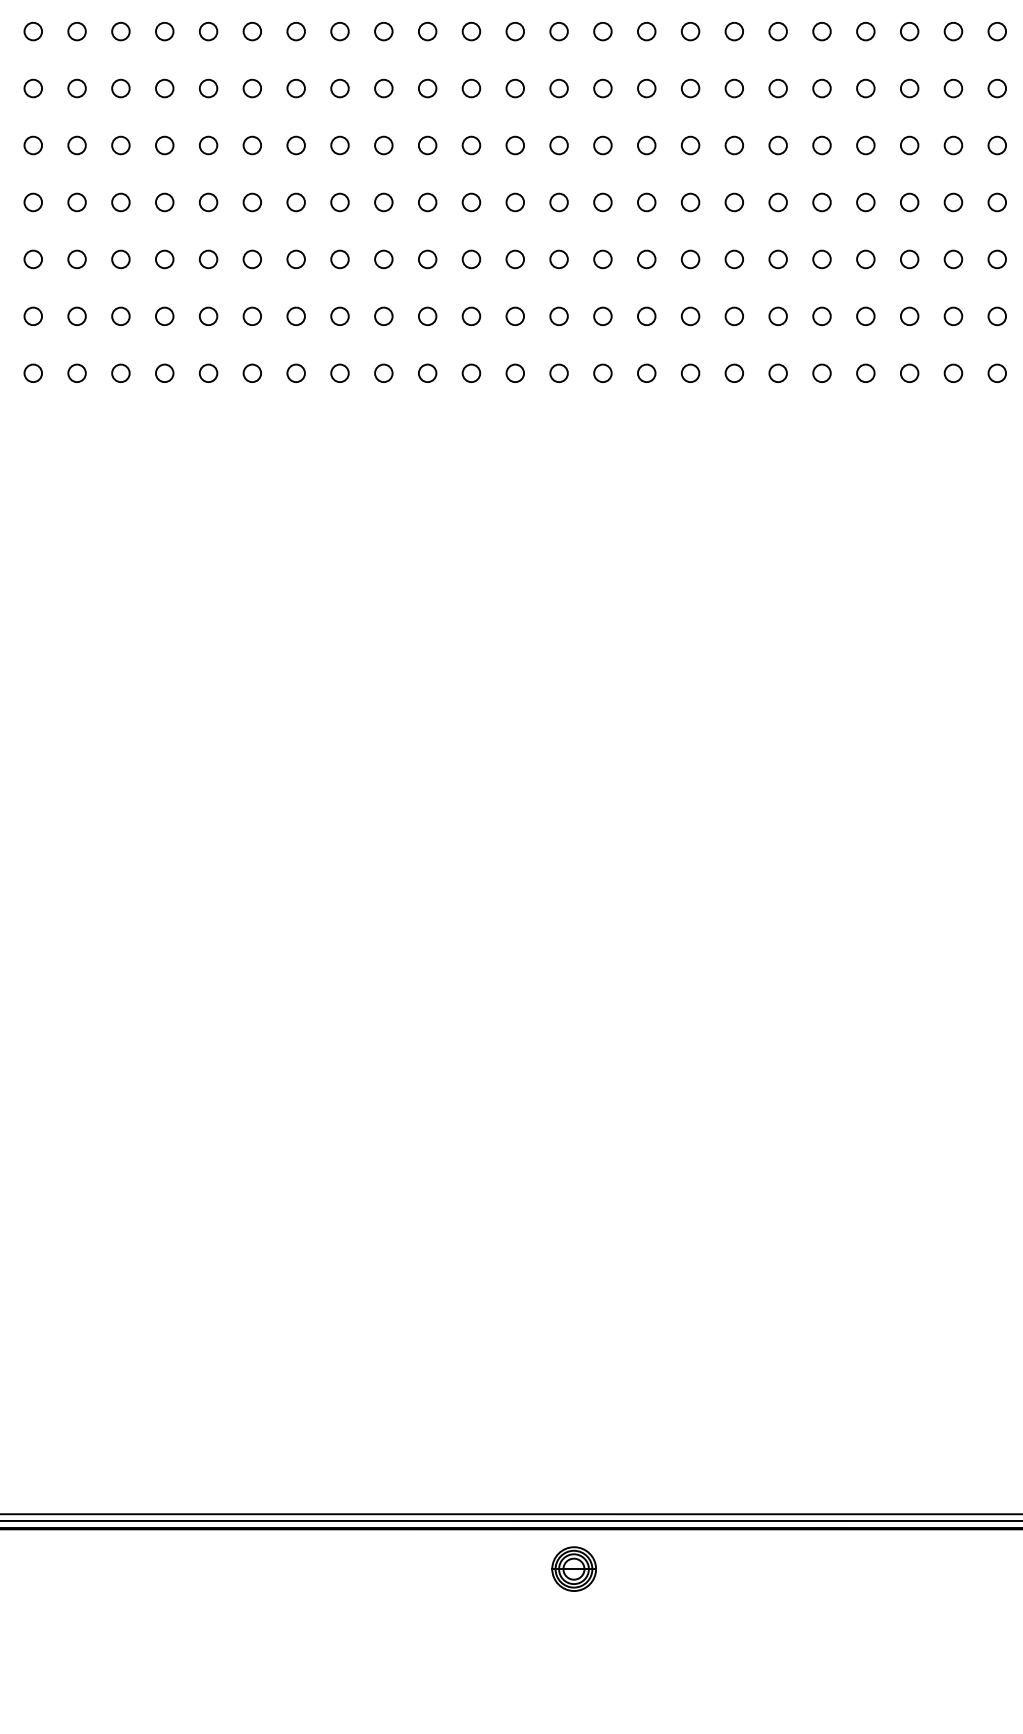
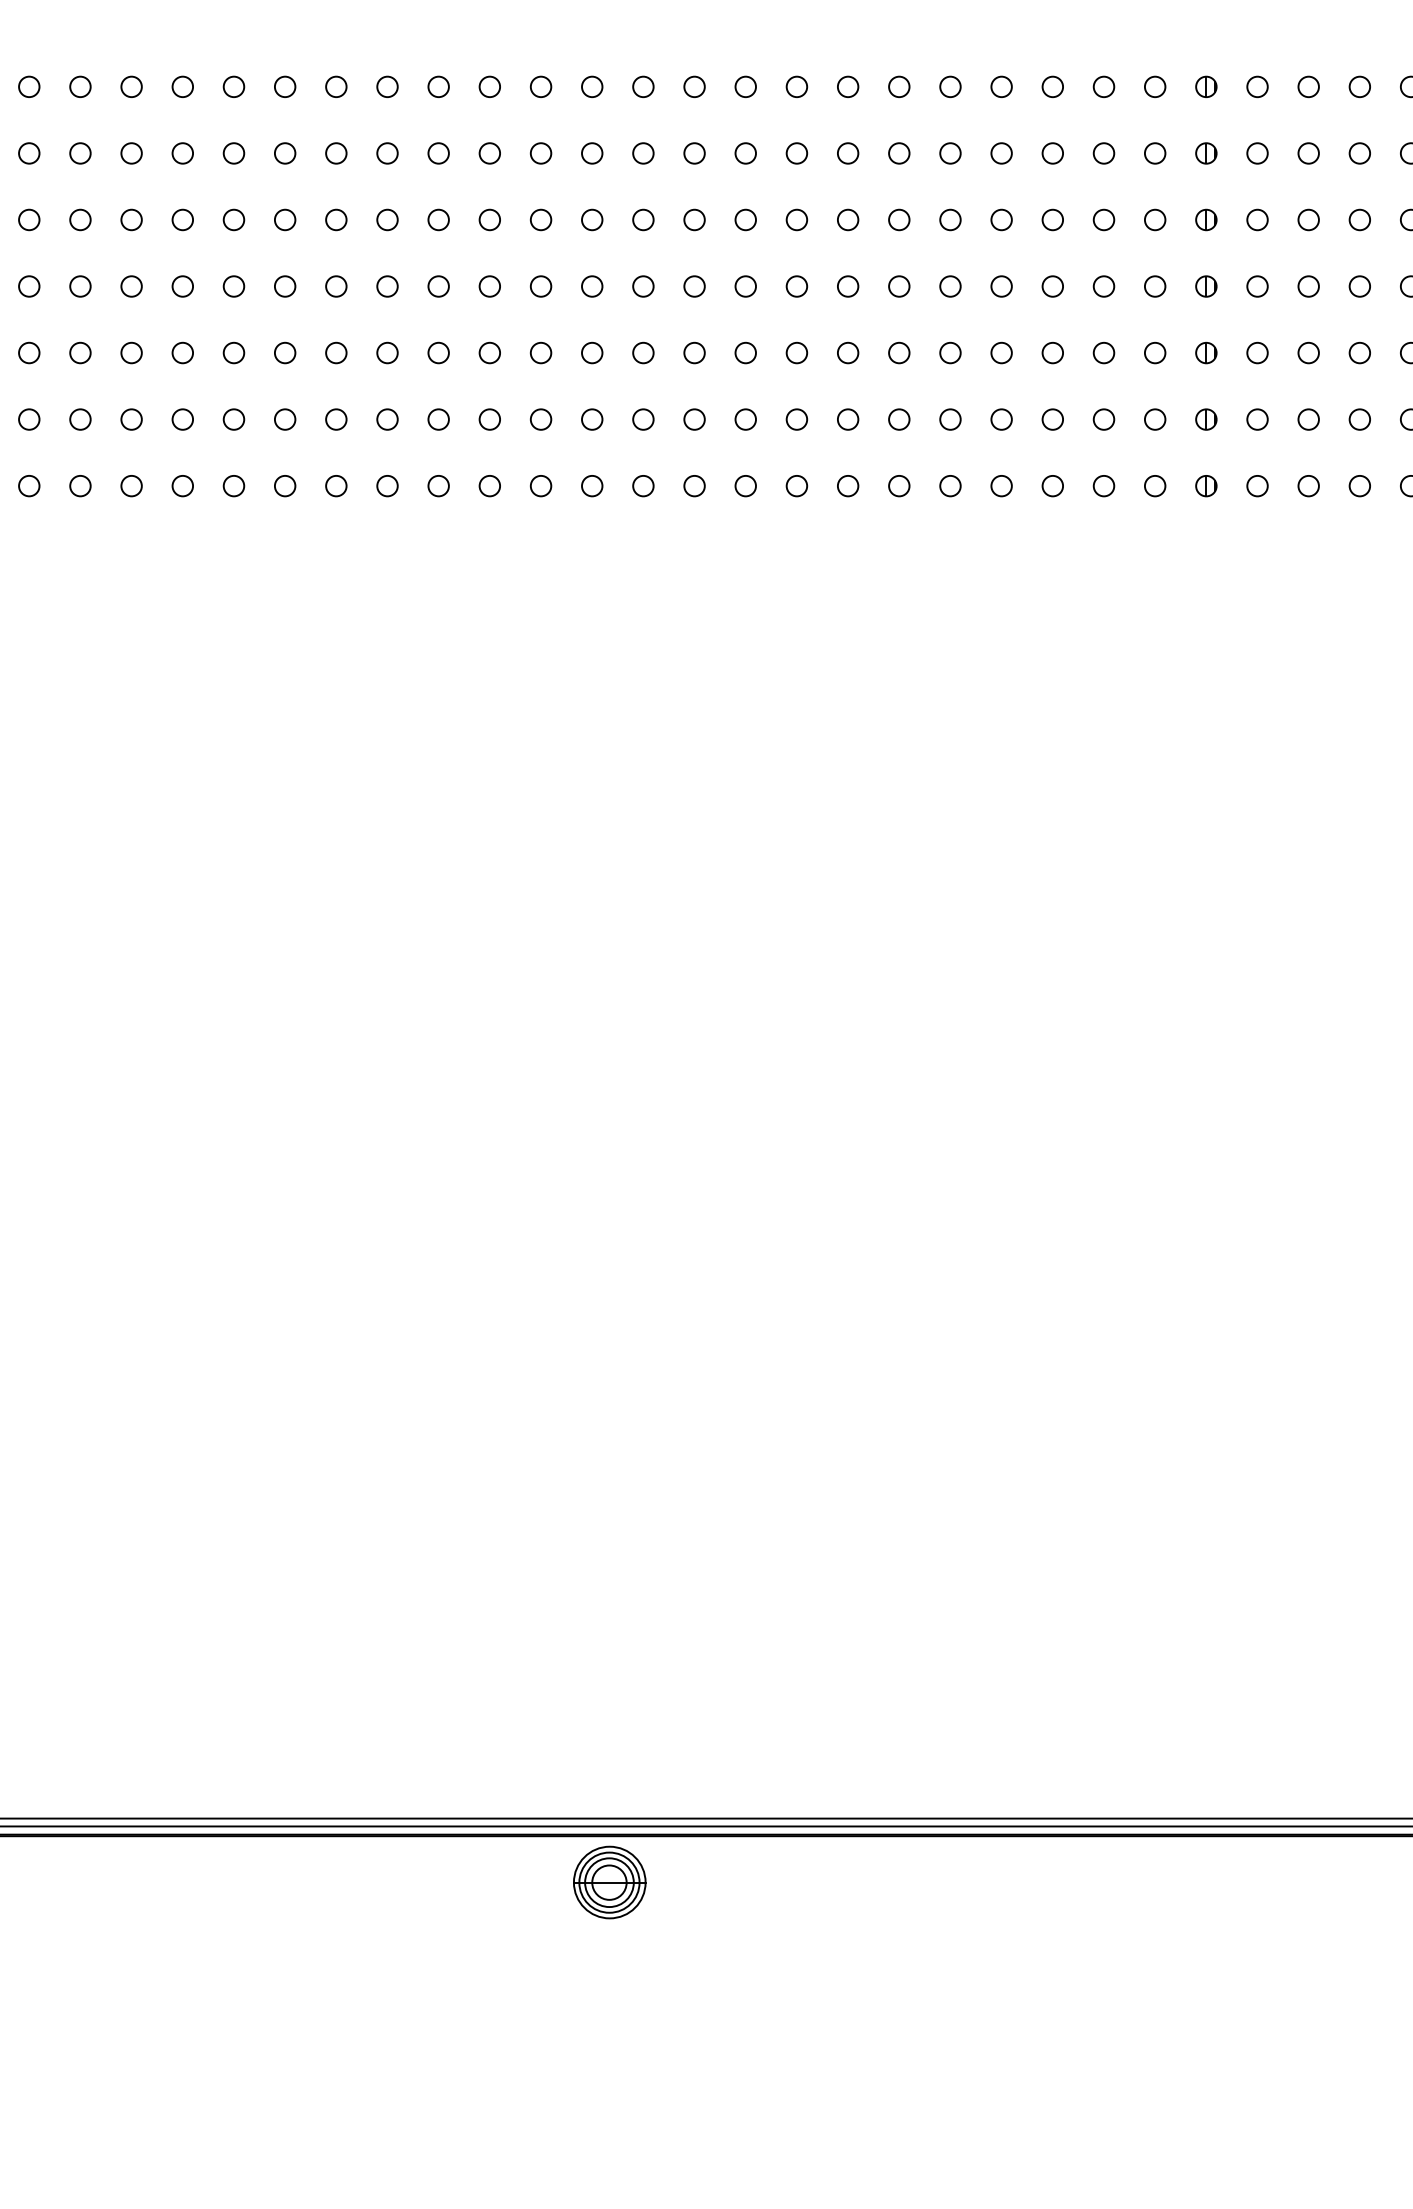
part: (573, 1568) -> (609, 1882), size x1.4

